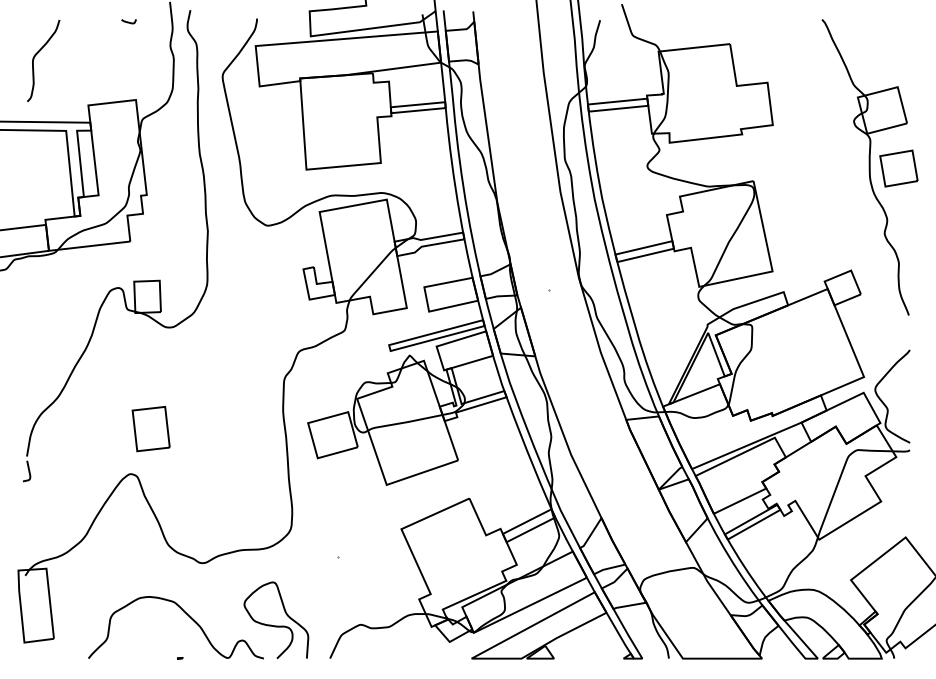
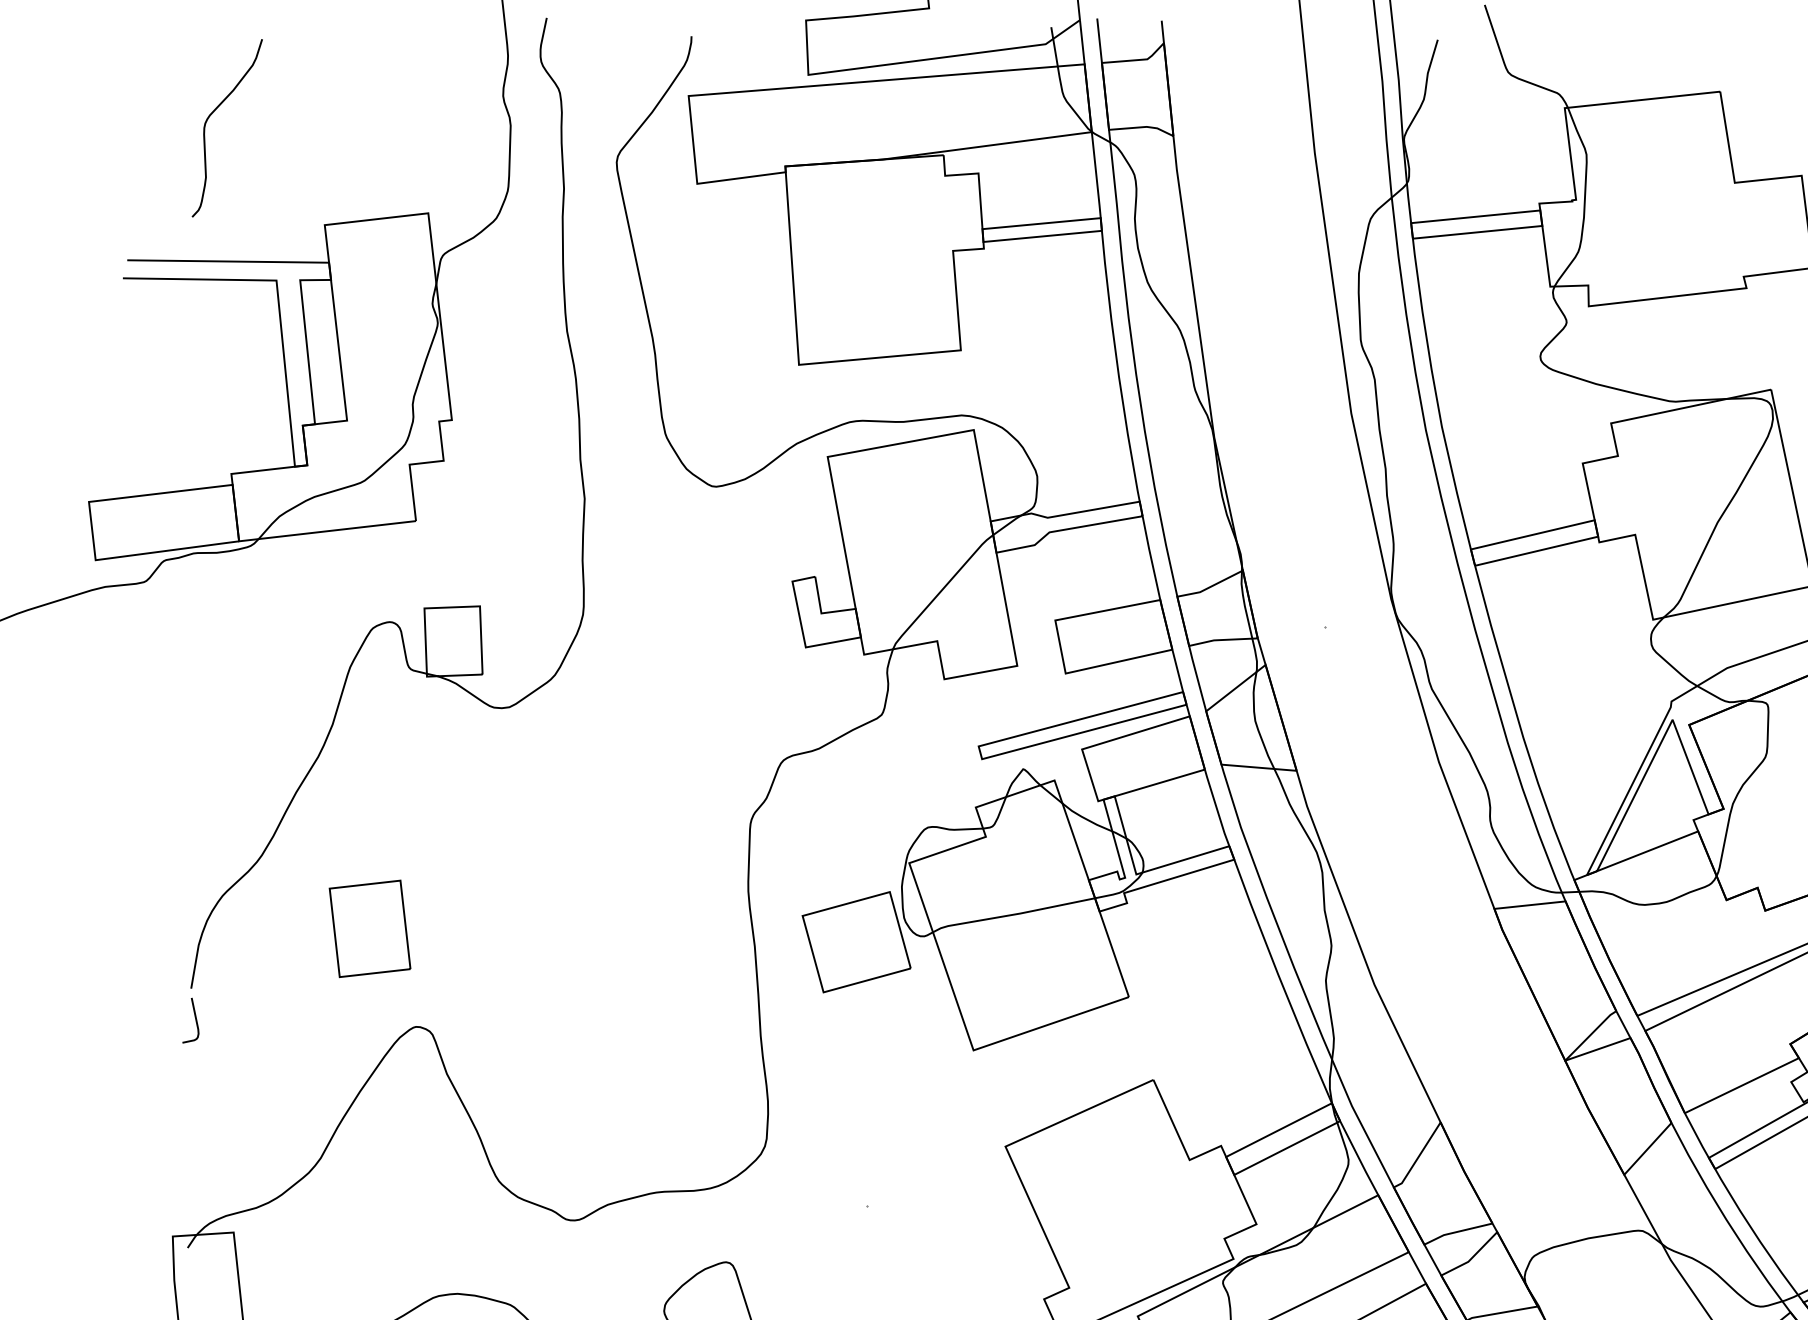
curve: (128, 21) -> (412, 42), removed
part: (150, 429) -> (368, 929), moved

